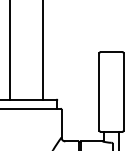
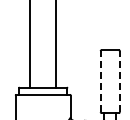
line: (99, 91) -> (100, 81), solid -> dashed
line: (123, 91) -> (119, 81), solid -> dashed

